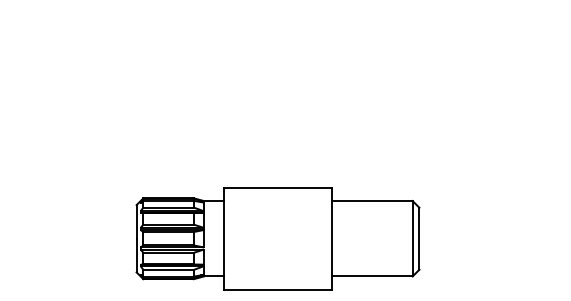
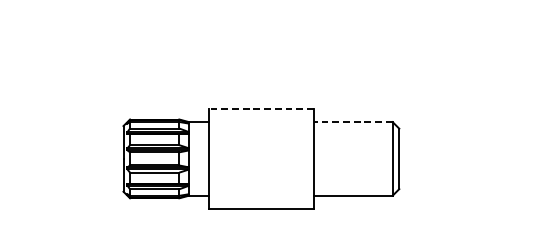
line: (278, 187) -> (261, 108), solid -> dashed
line: (371, 201) -> (352, 122), solid -> dashed

